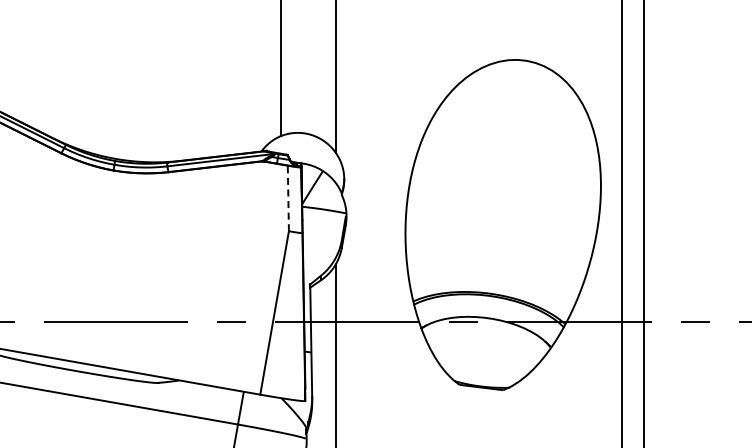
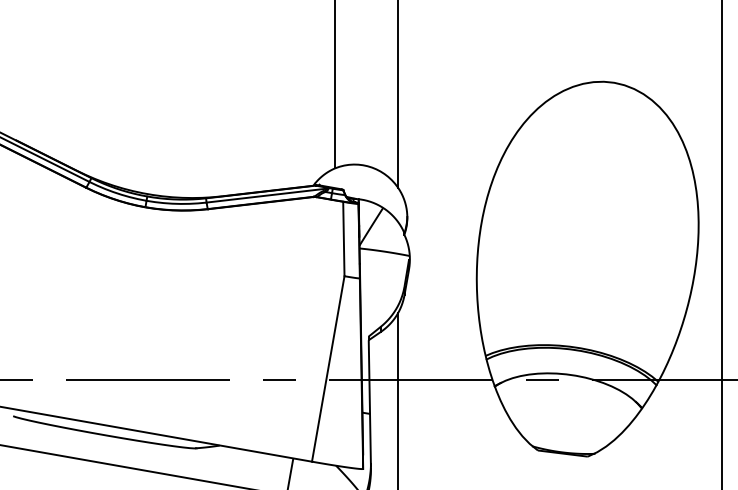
line: (288, 198) -> (344, 239), dashed -> solid

